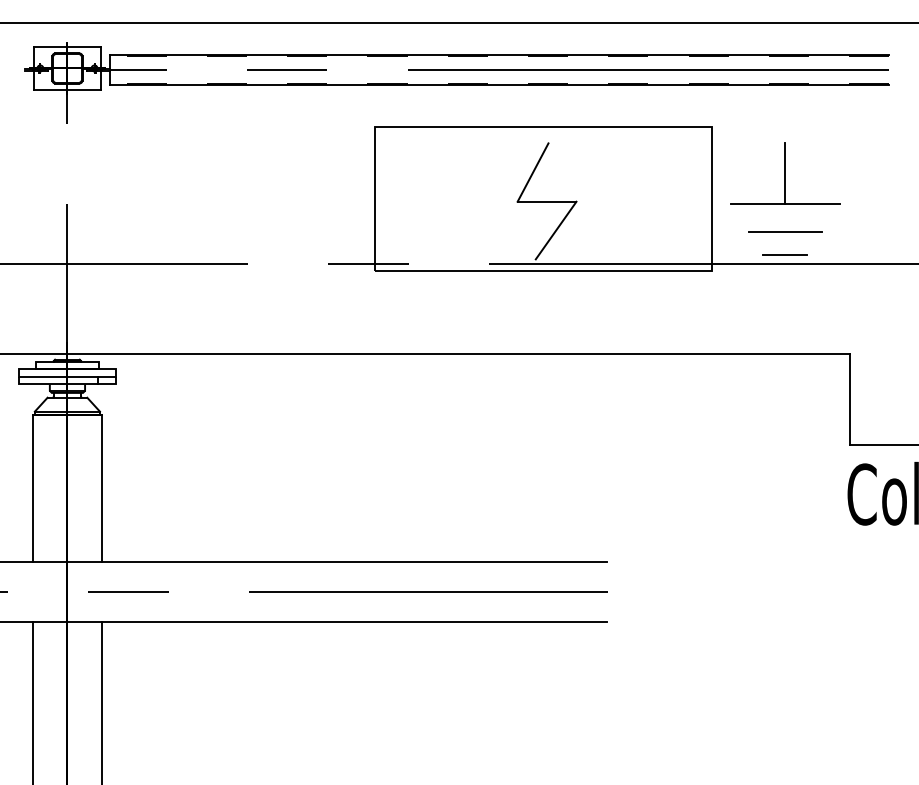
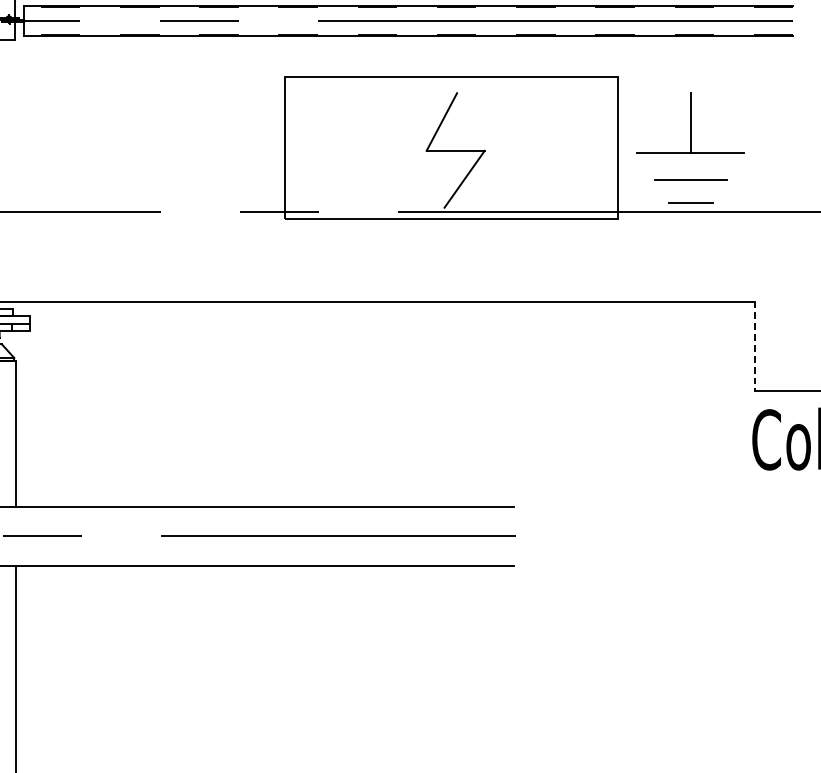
line: (850, 400) -> (755, 347), solid -> dashed

